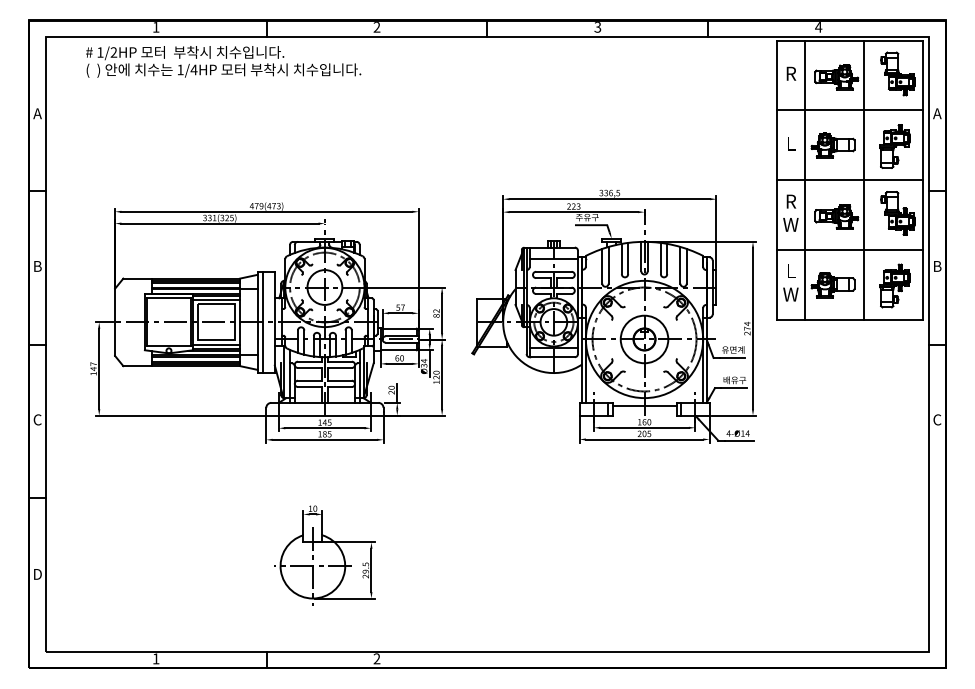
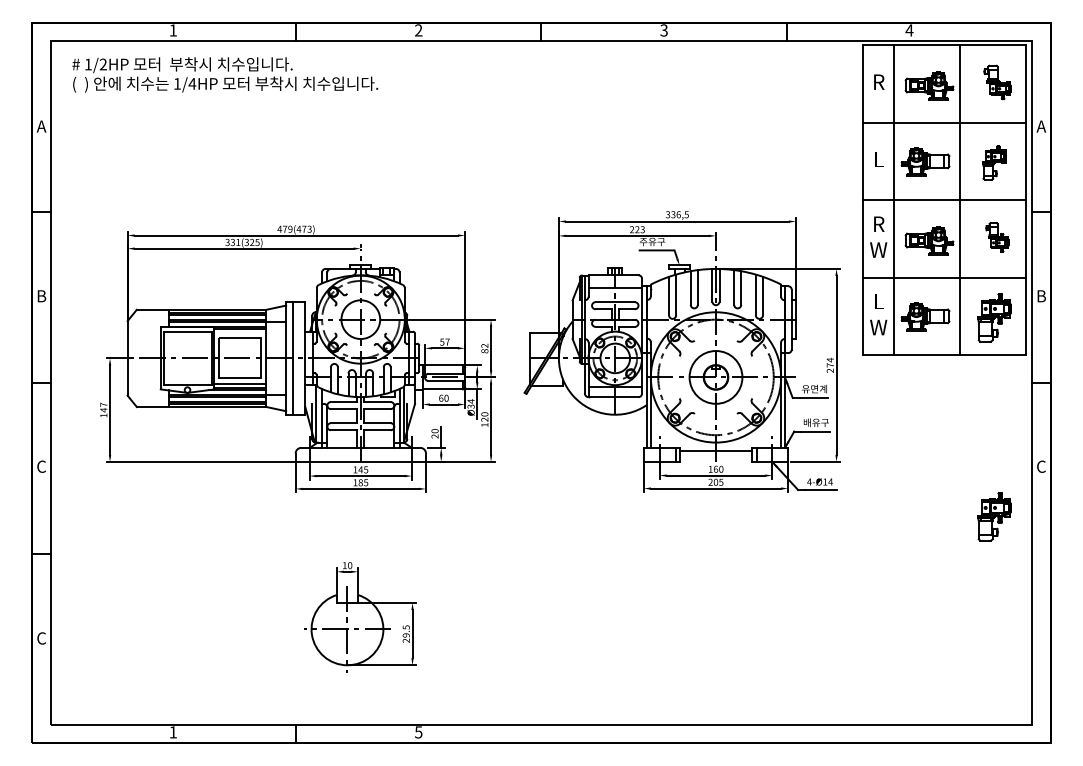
text: (223, 61) -> (225, 74), moved
part: (897, 74) -> (997, 82), size x0.7
part: (895, 146) -> (994, 162), size x0.7
part: (897, 213) -> (997, 237), size x0.6
line: (216, 299) -> (240, 333), removed
part: (895, 464) -> (994, 516), added
text: (37, 574) -> (41, 638), D -> C
text: (376, 659) -> (418, 732), 2 -> 5

